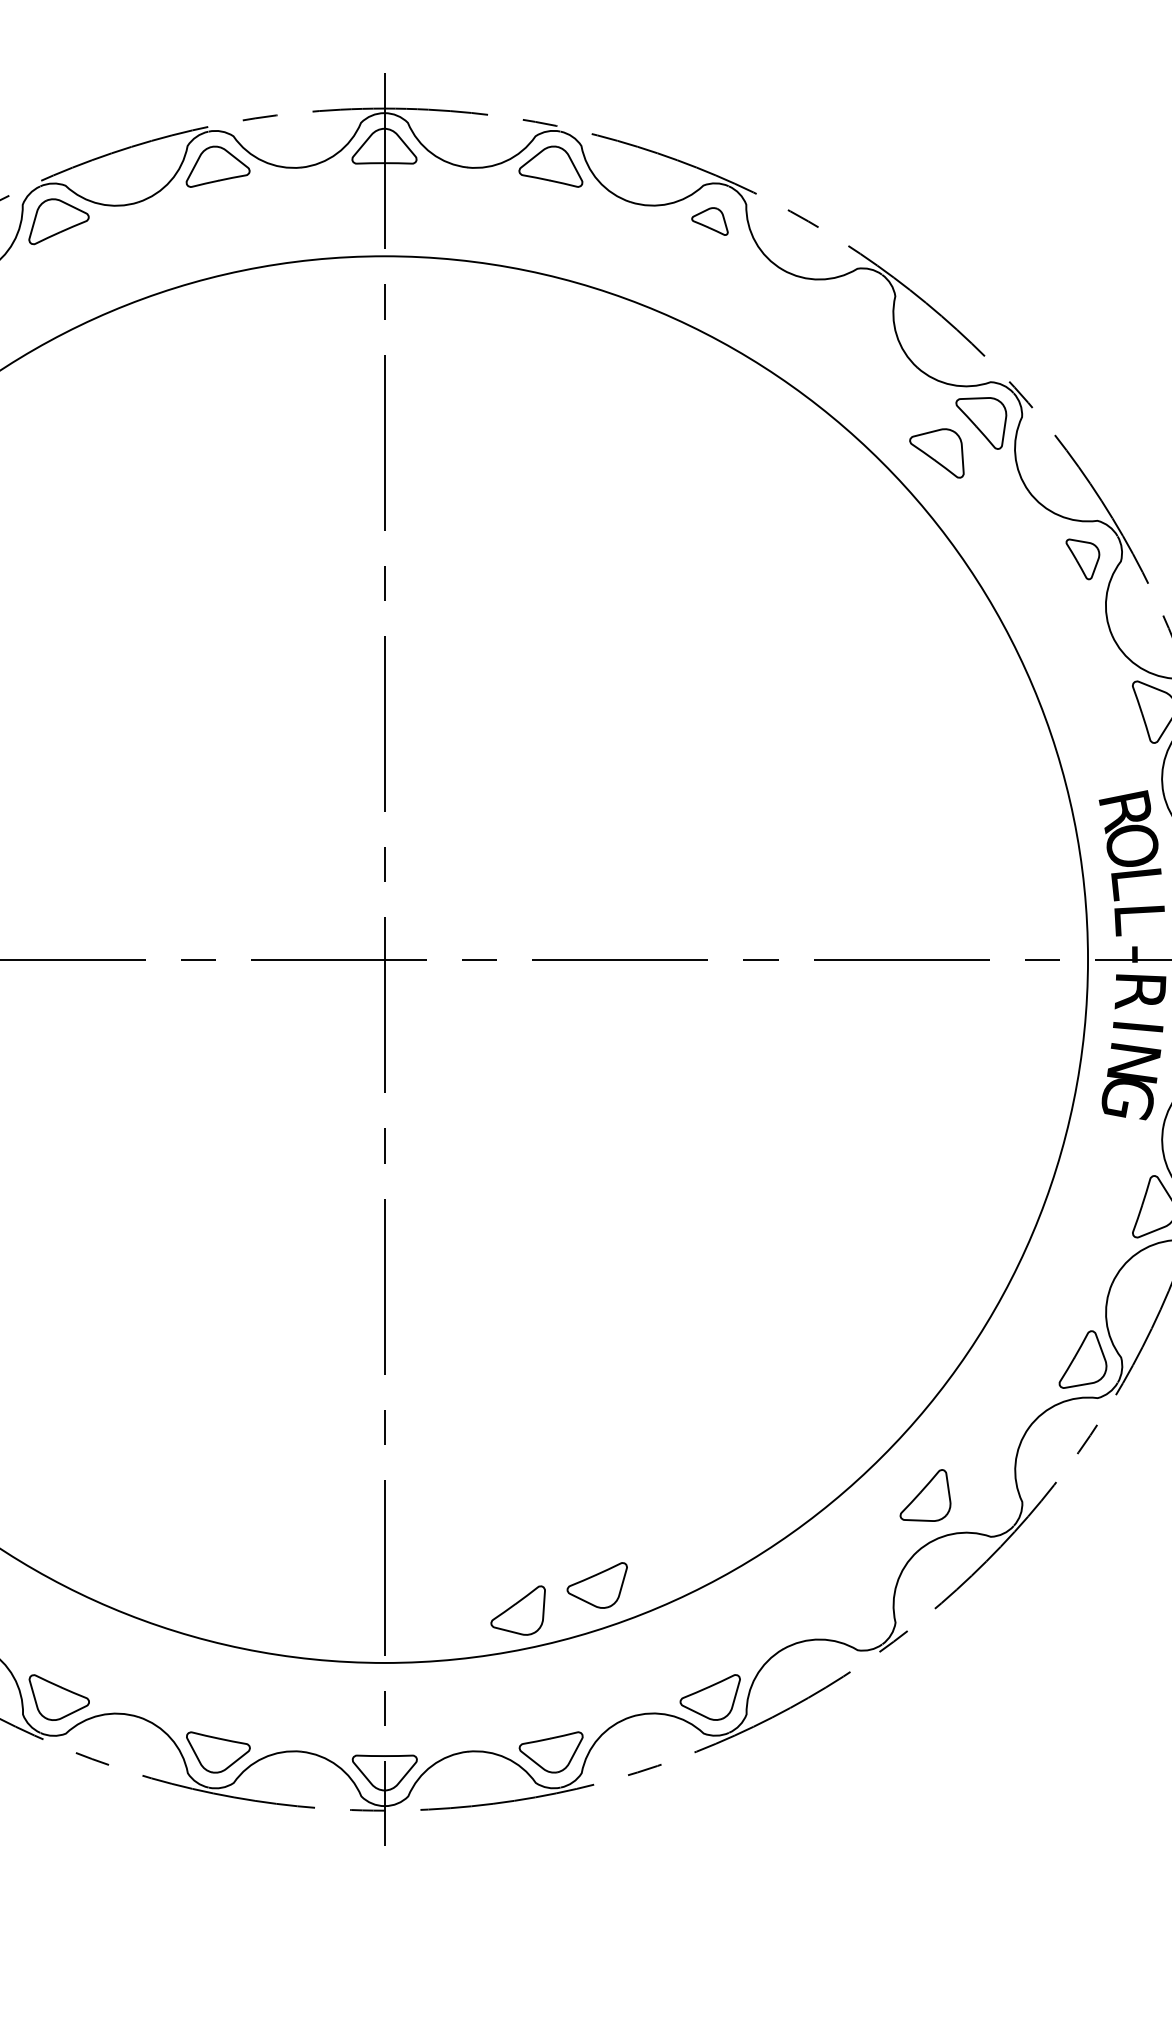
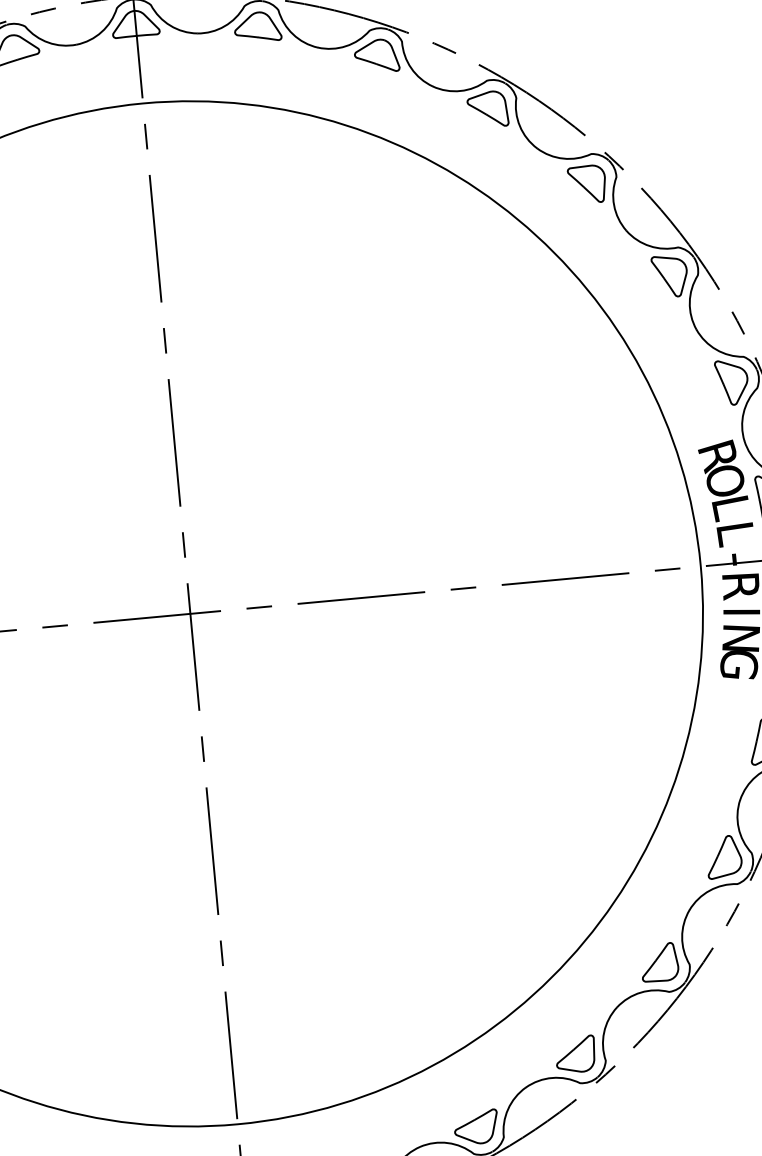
part: (709, 221) -> (376, 56), size x1.67
part: (936, 453) -> (487, 109), moved
part: (1082, 559) -> (669, 276), size x1.43
part: (925, 1495) -> (659, 962), moved
part: (596, 1585) -> (386, 1053), removed
part: (517, 1610) -> (575, 1054), moved

